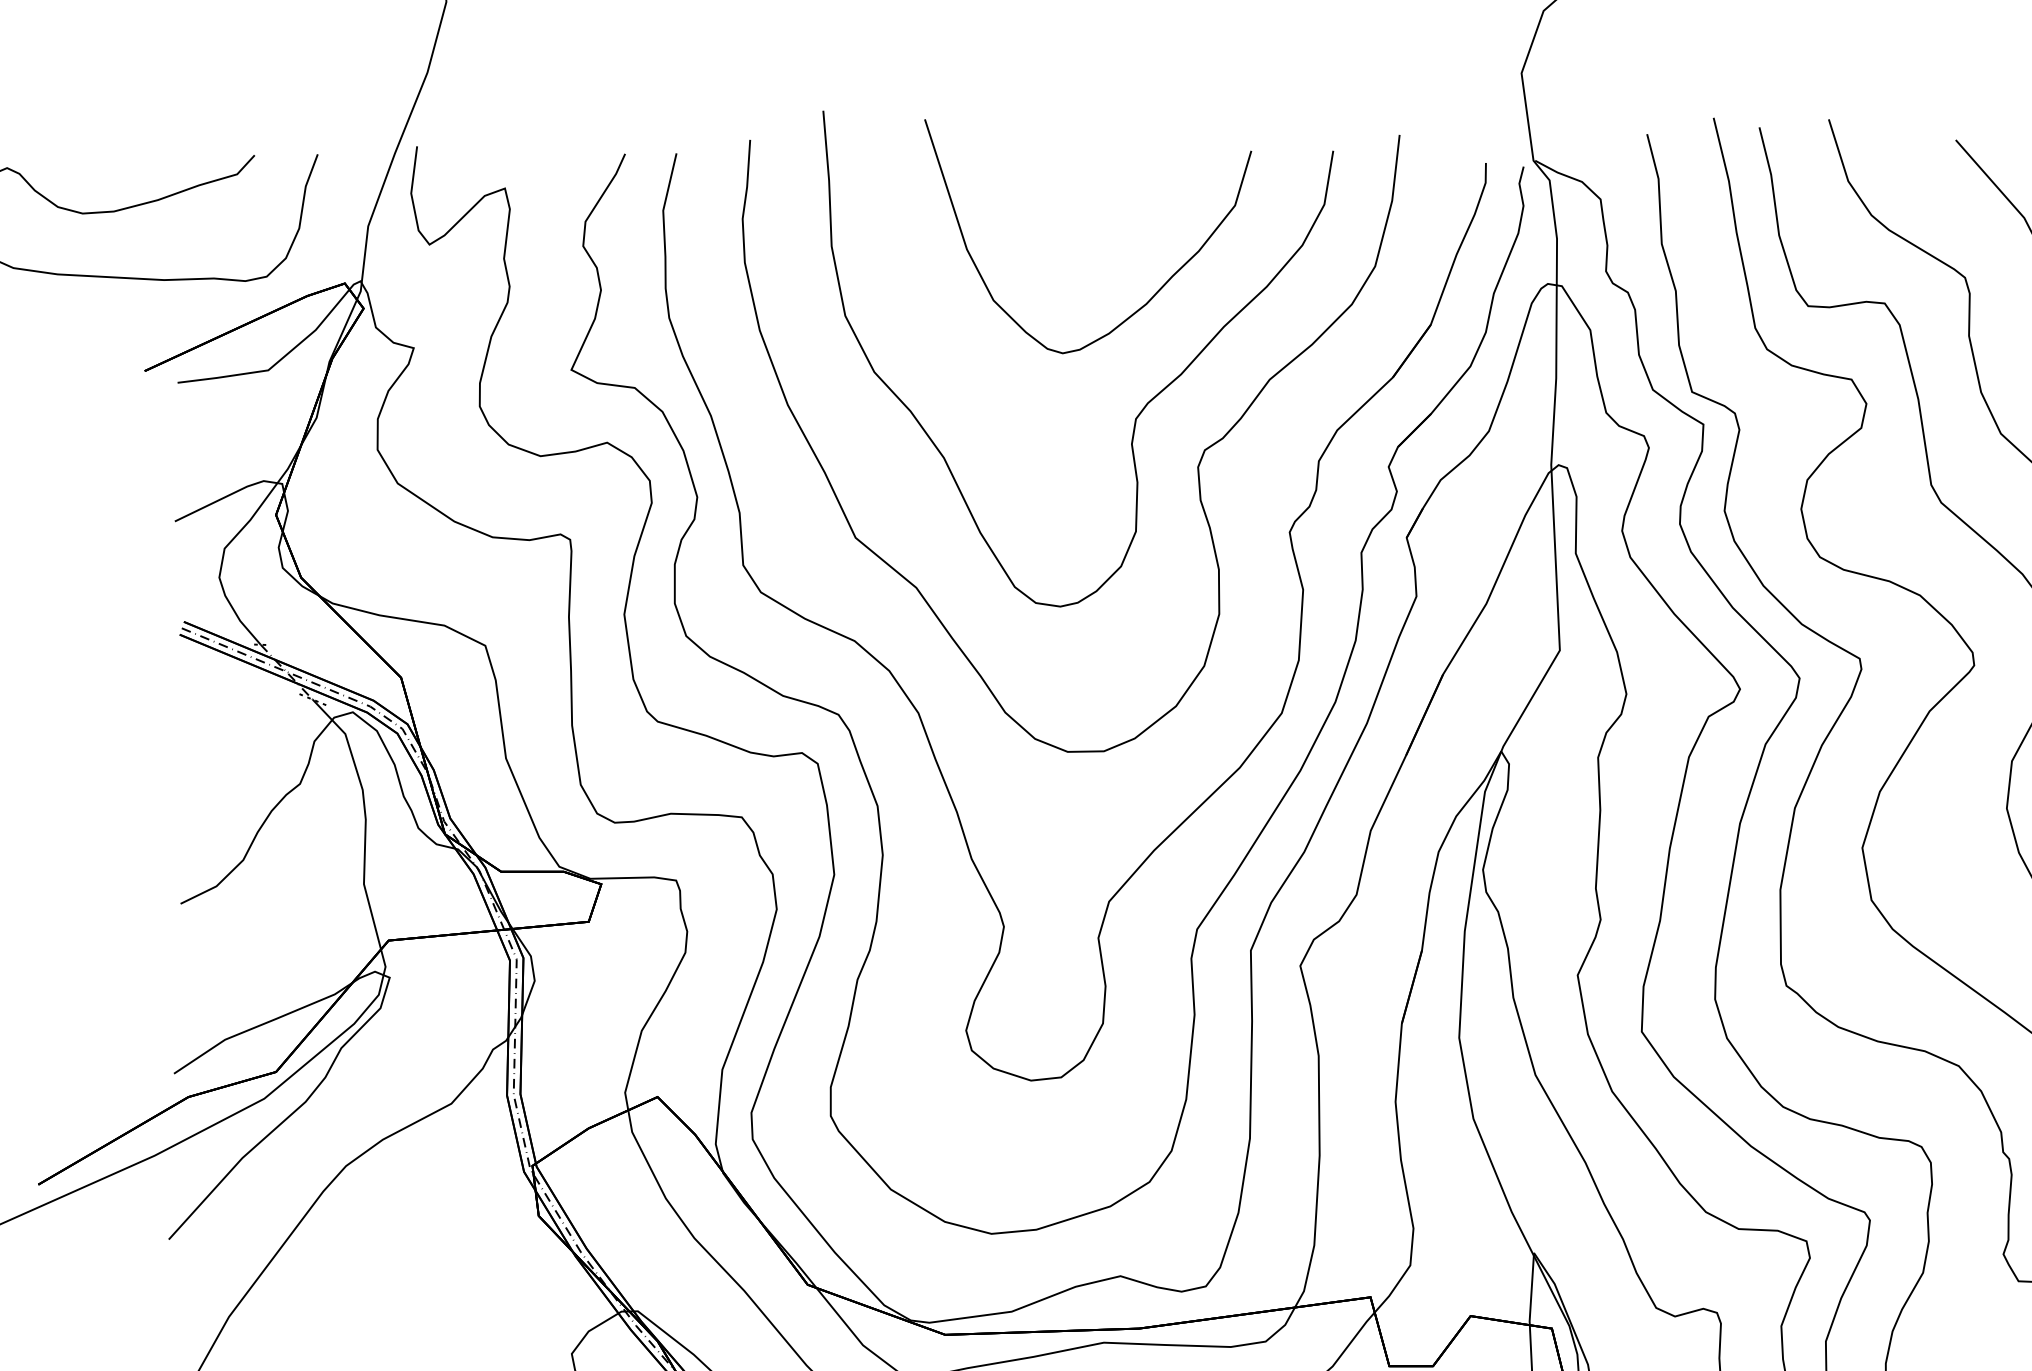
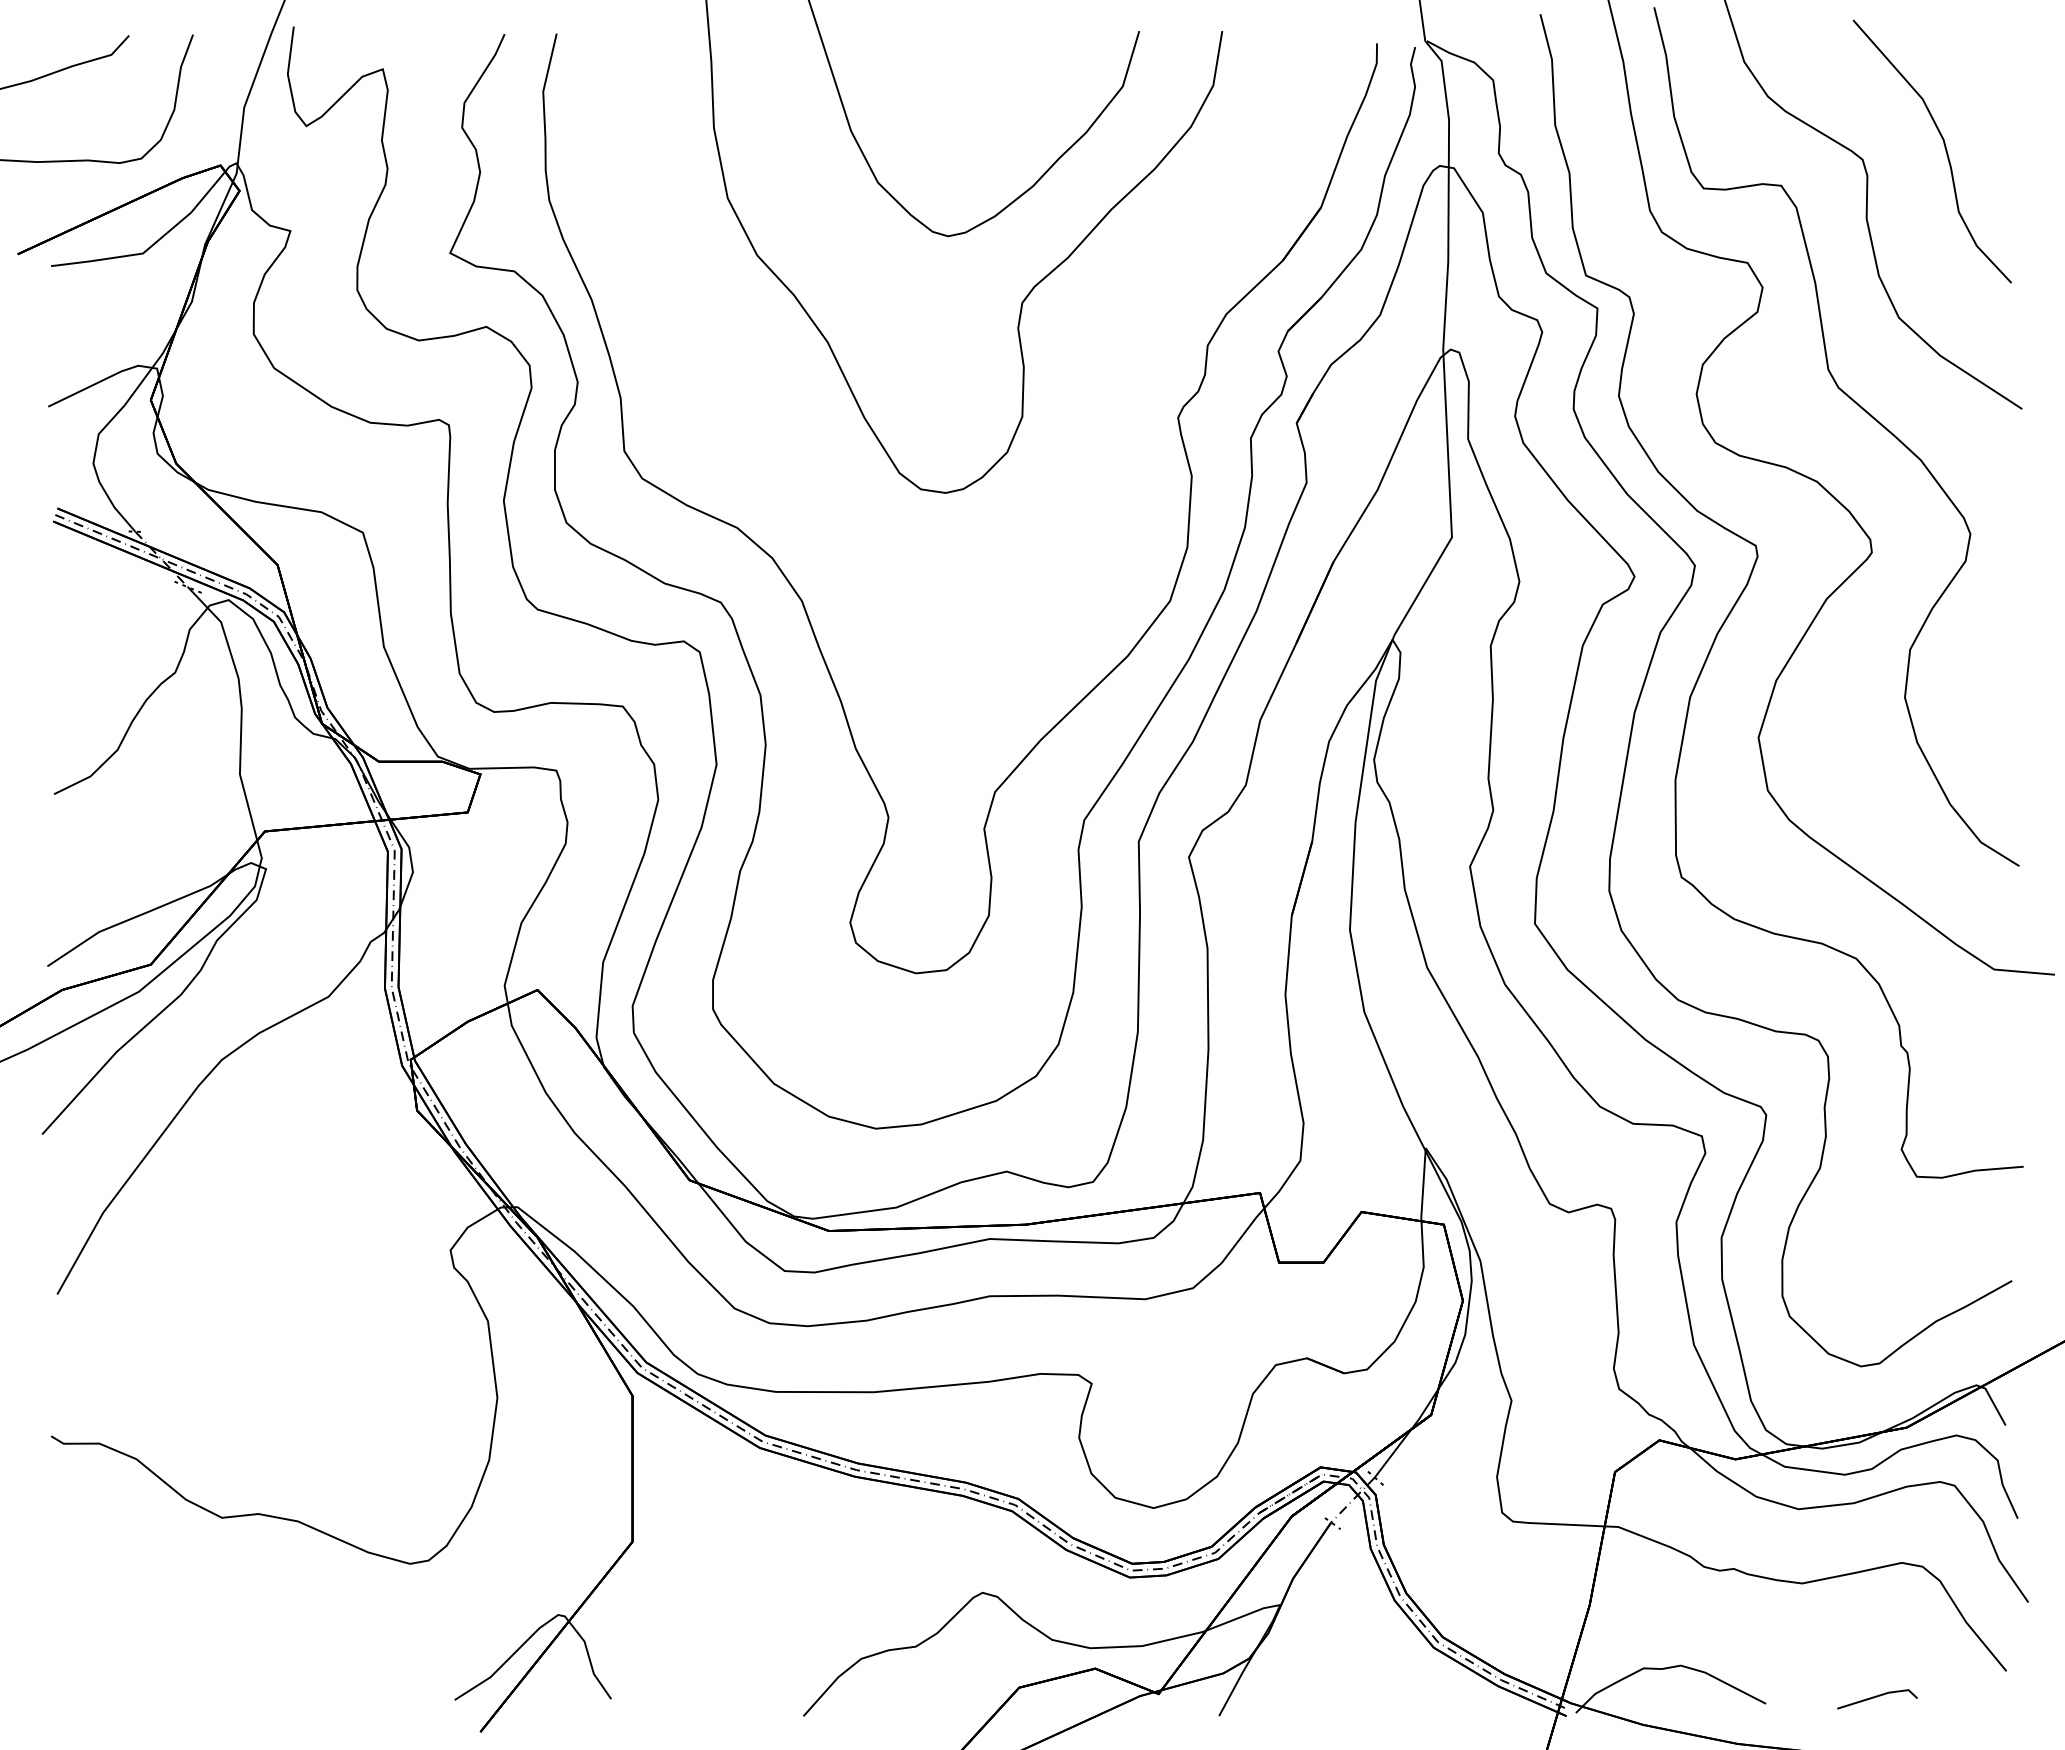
curve: (1197, 466) -> (1084, 350), removed

